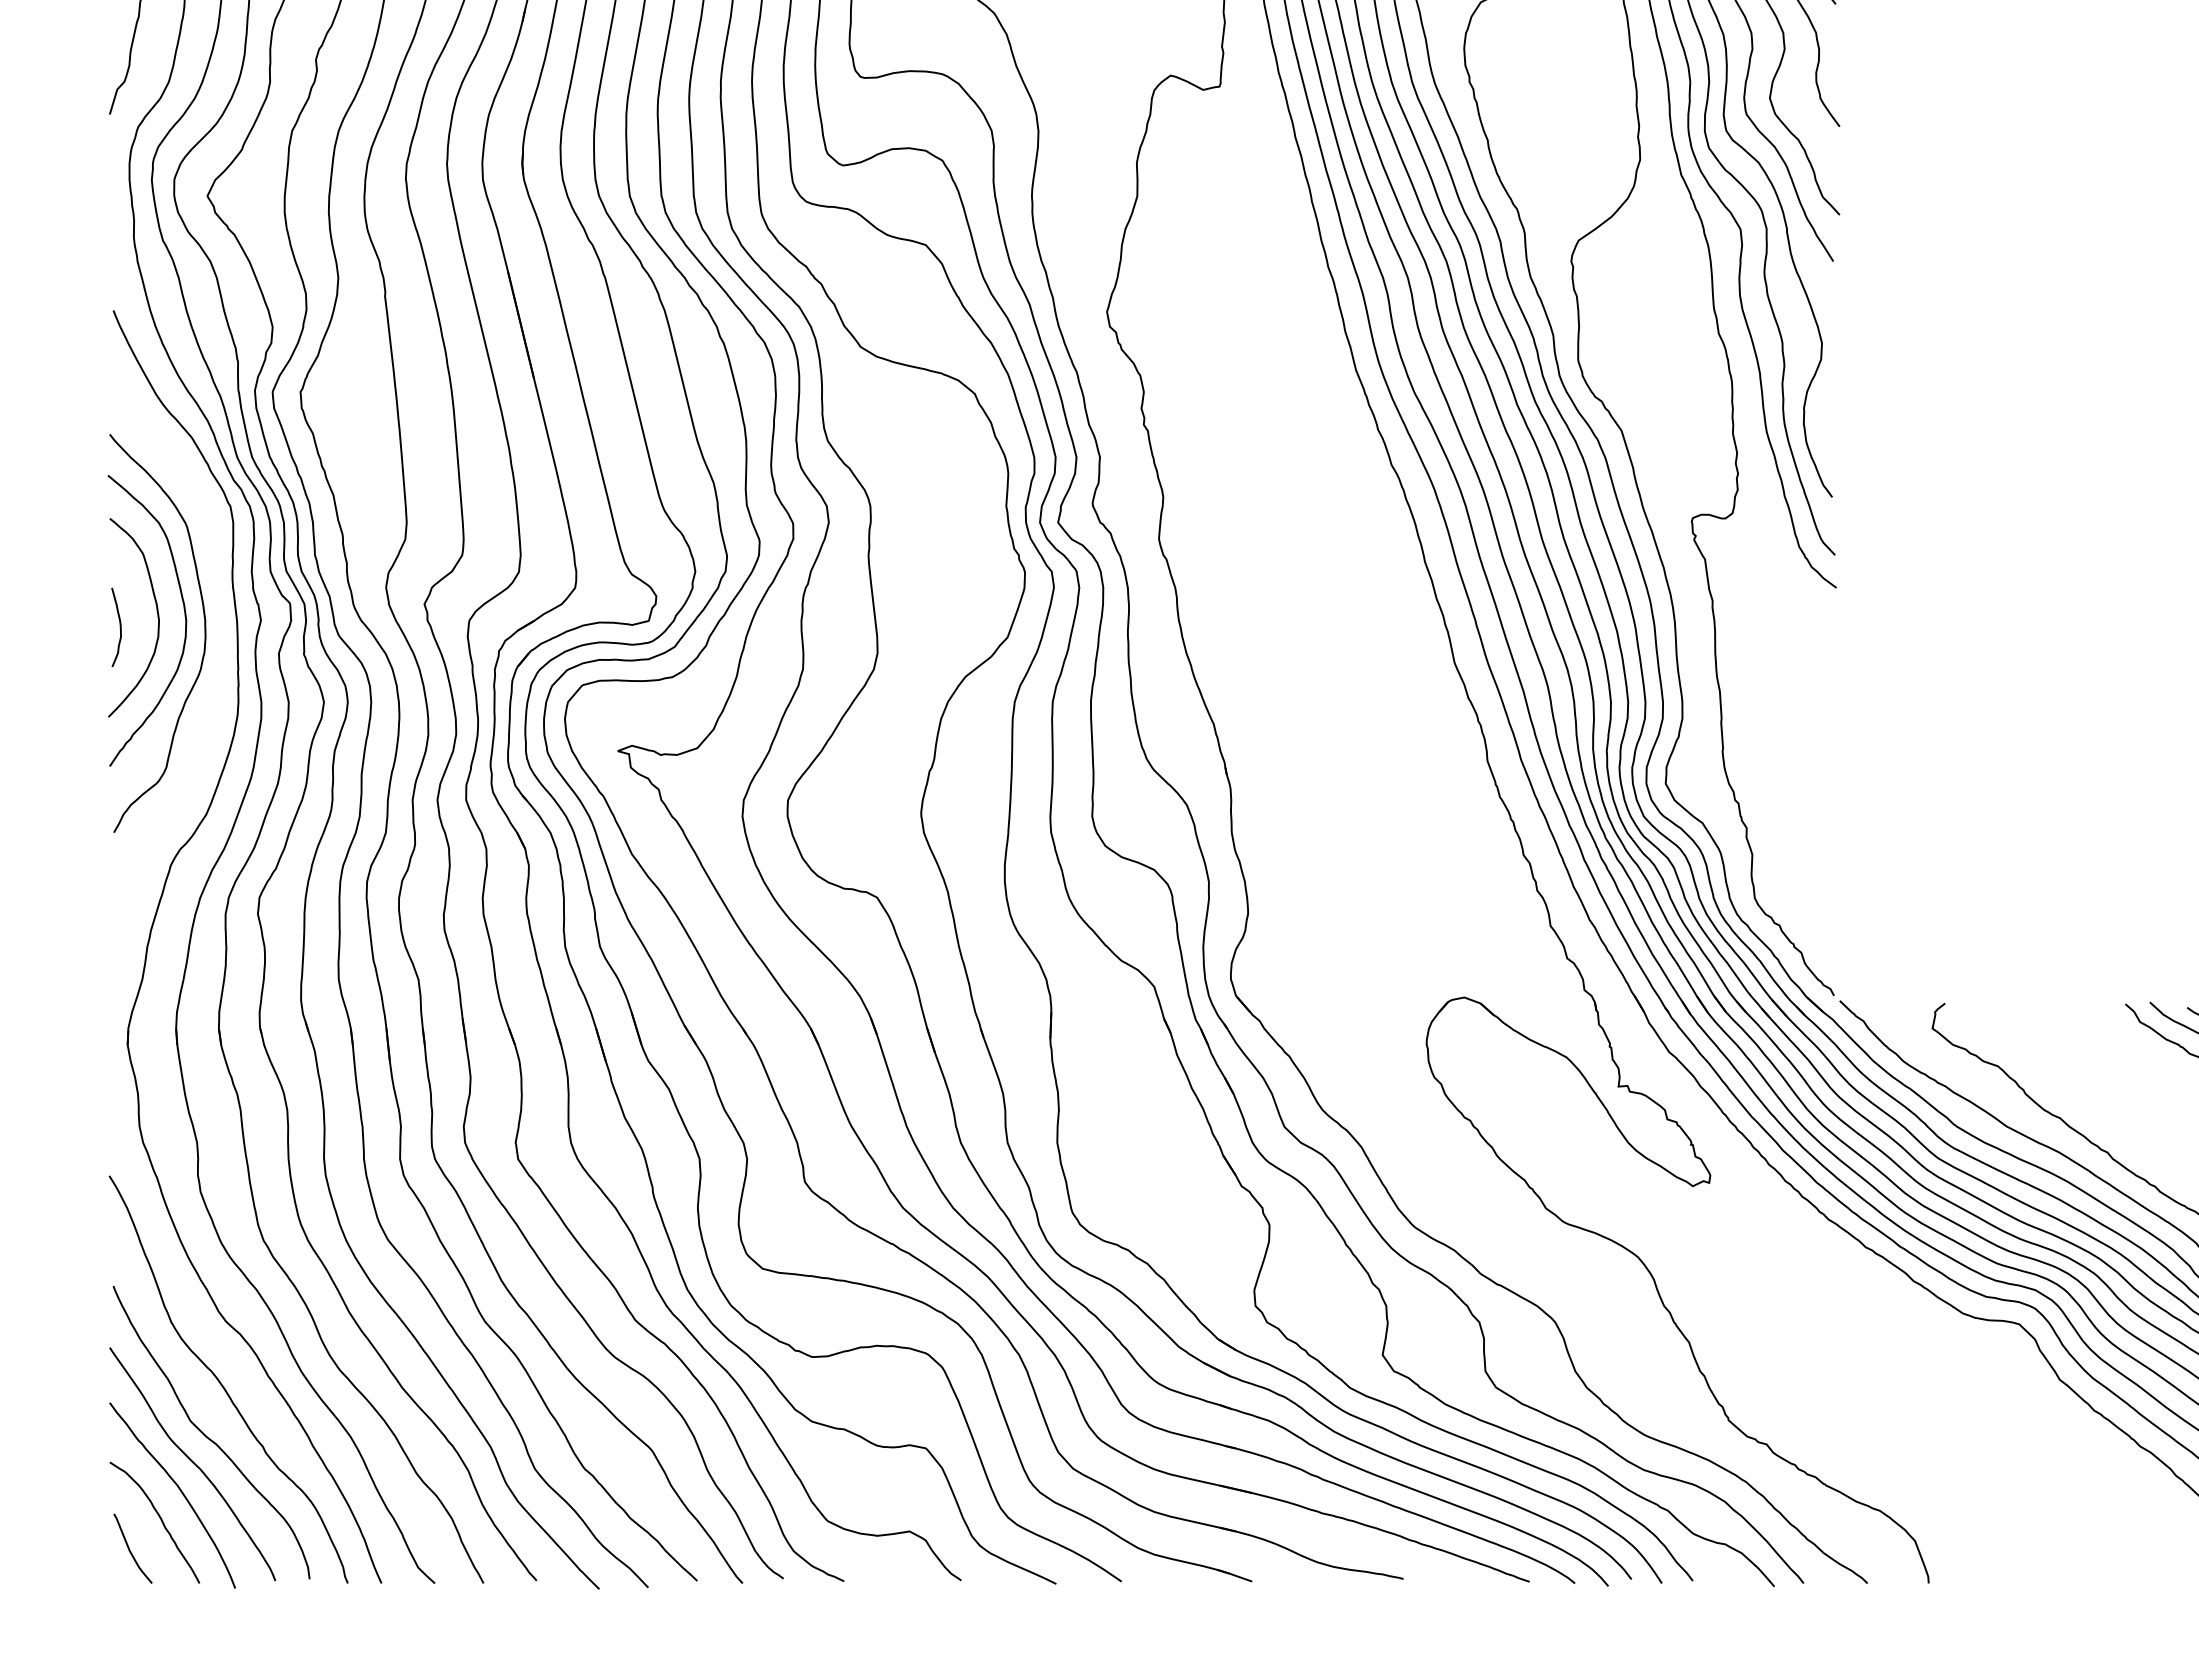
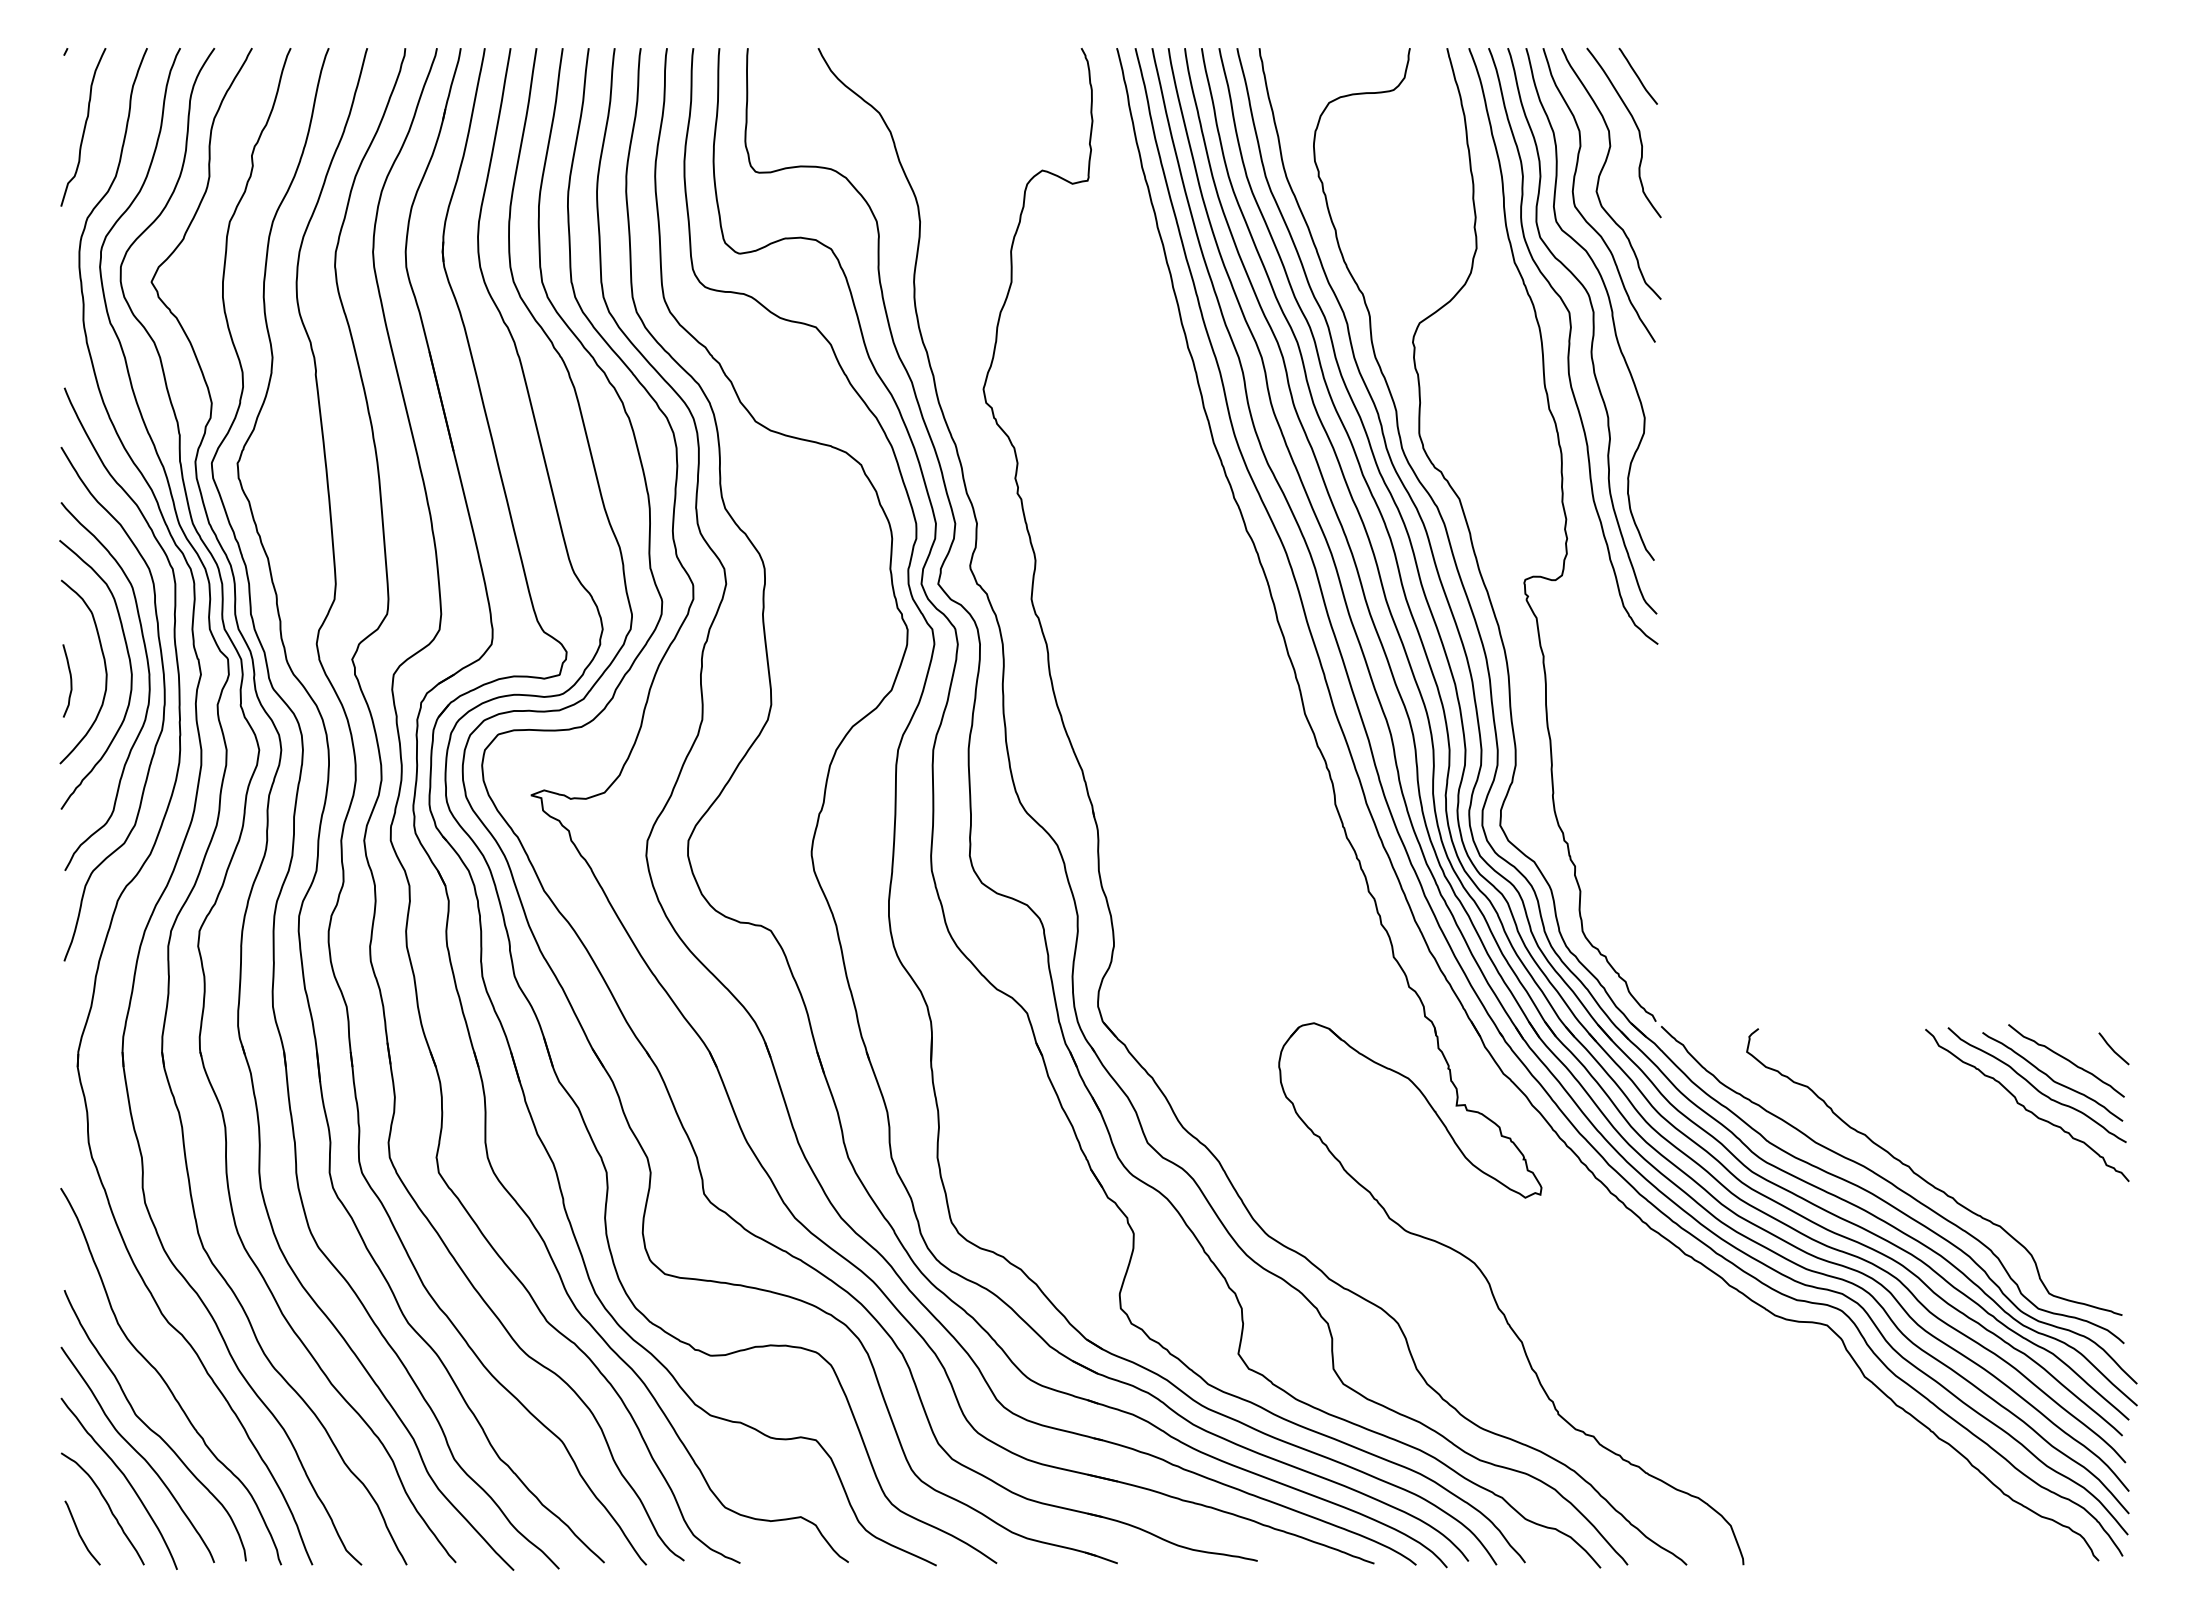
curve: (220, 651) -> (163, 703), added

